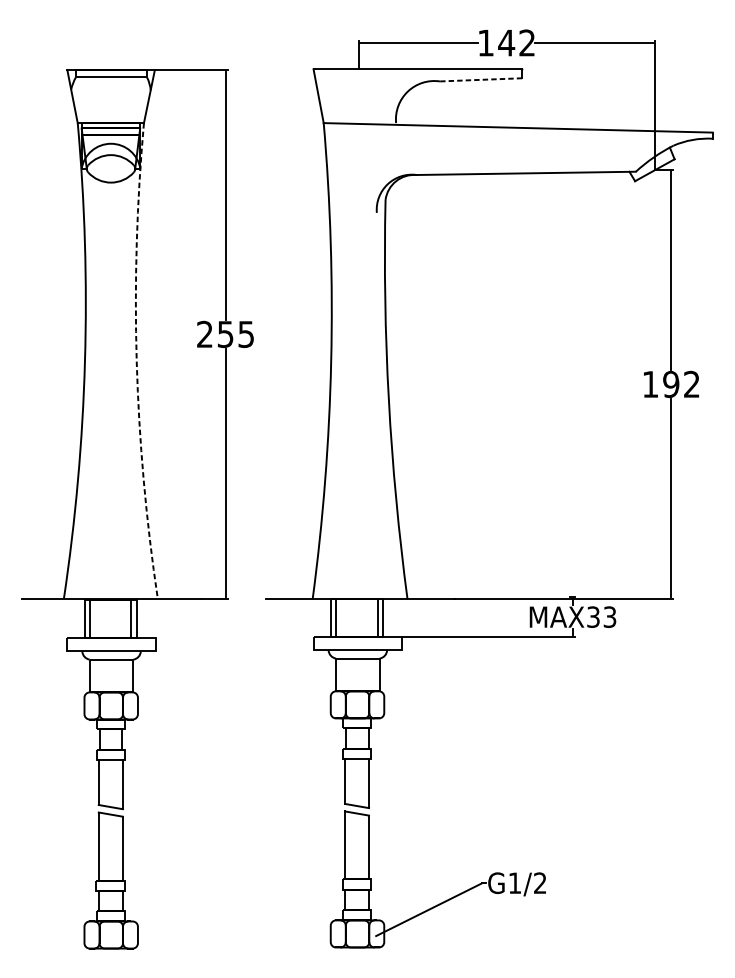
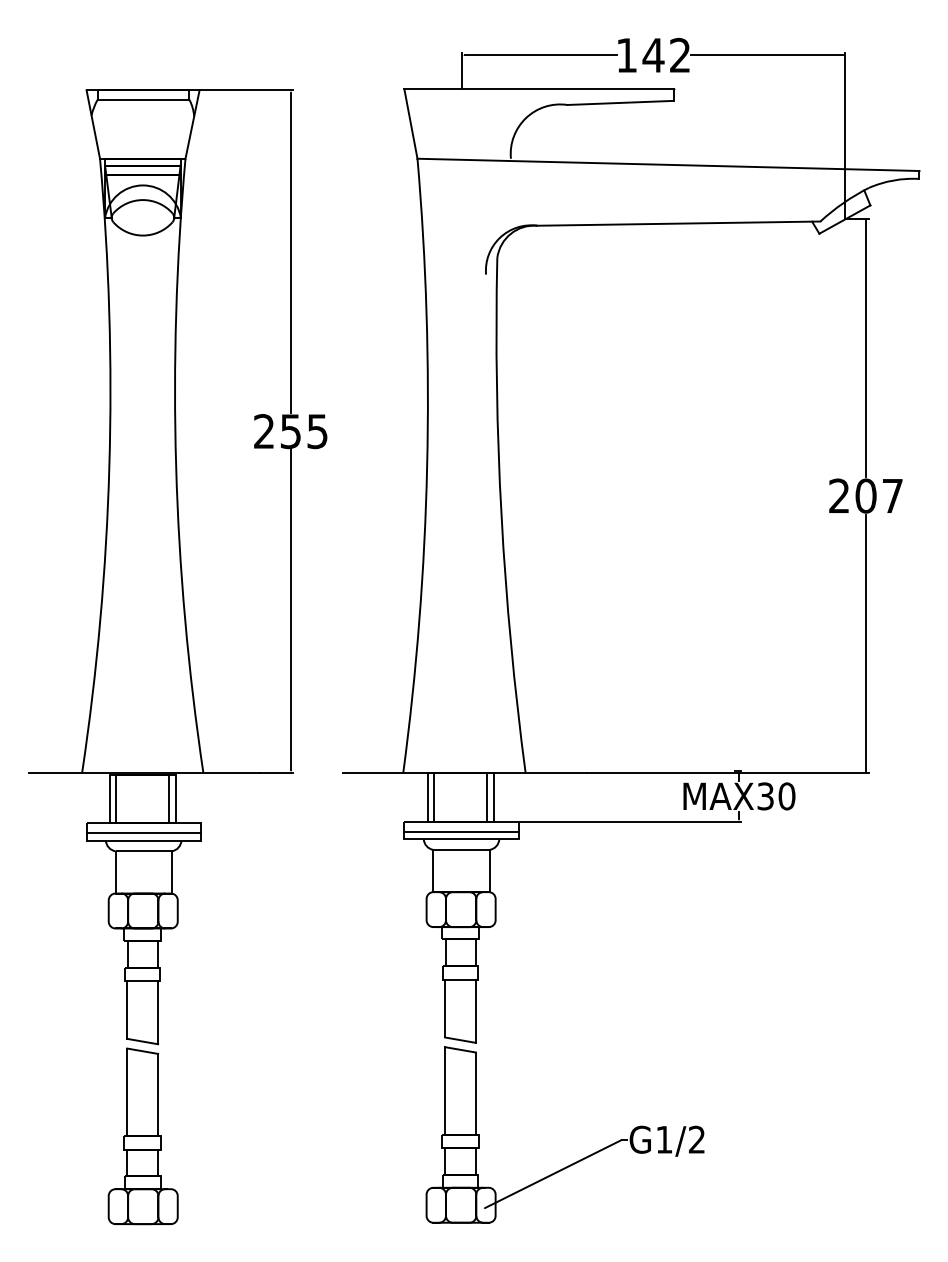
line: (481, 79) -> (620, 102), dashed -> solid
arc: (136, 361) -> (176, 466), dashed -> solid
text: (670, 384) -> (865, 495), 192 -> 207
text: (609, 617) -> (786, 796), MAX33 -> MAX30
line: (357, 644) -> (461, 831), added
line: (111, 645) -> (143, 833), added

